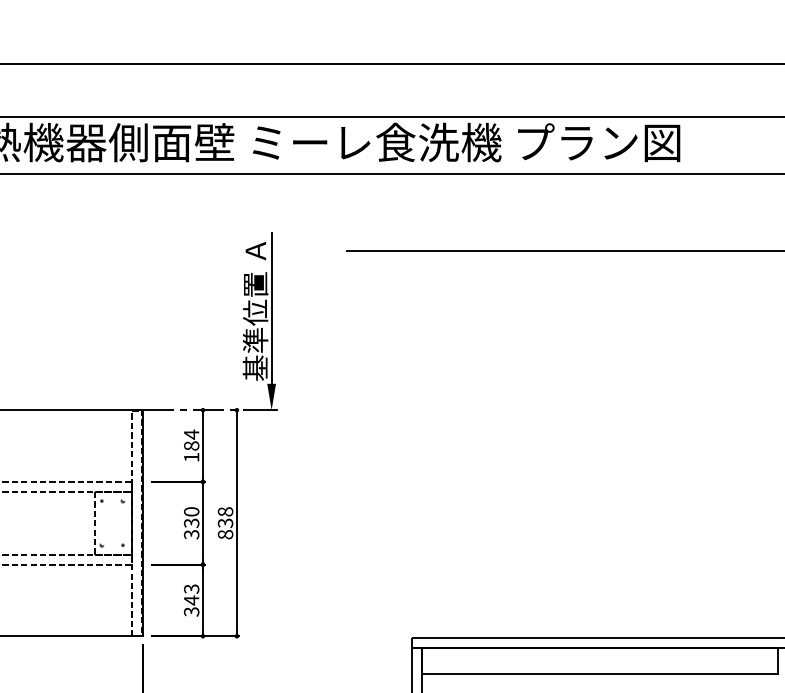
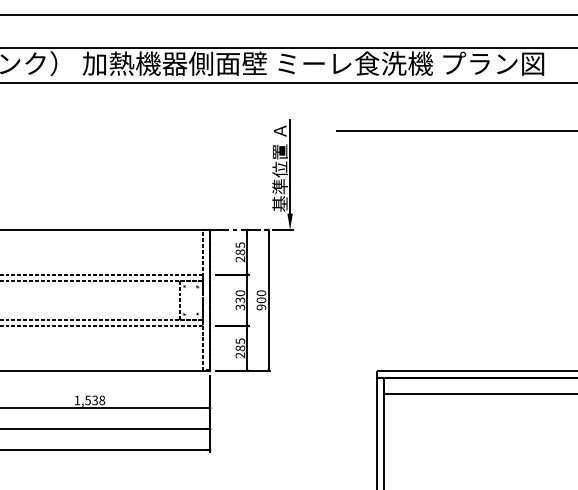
text: (191, 446) -> (240, 252), 184 -> 285
text: (225, 523) -> (261, 300), 838 -> 900
text: (191, 600) -> (240, 348), 343 -> 285

